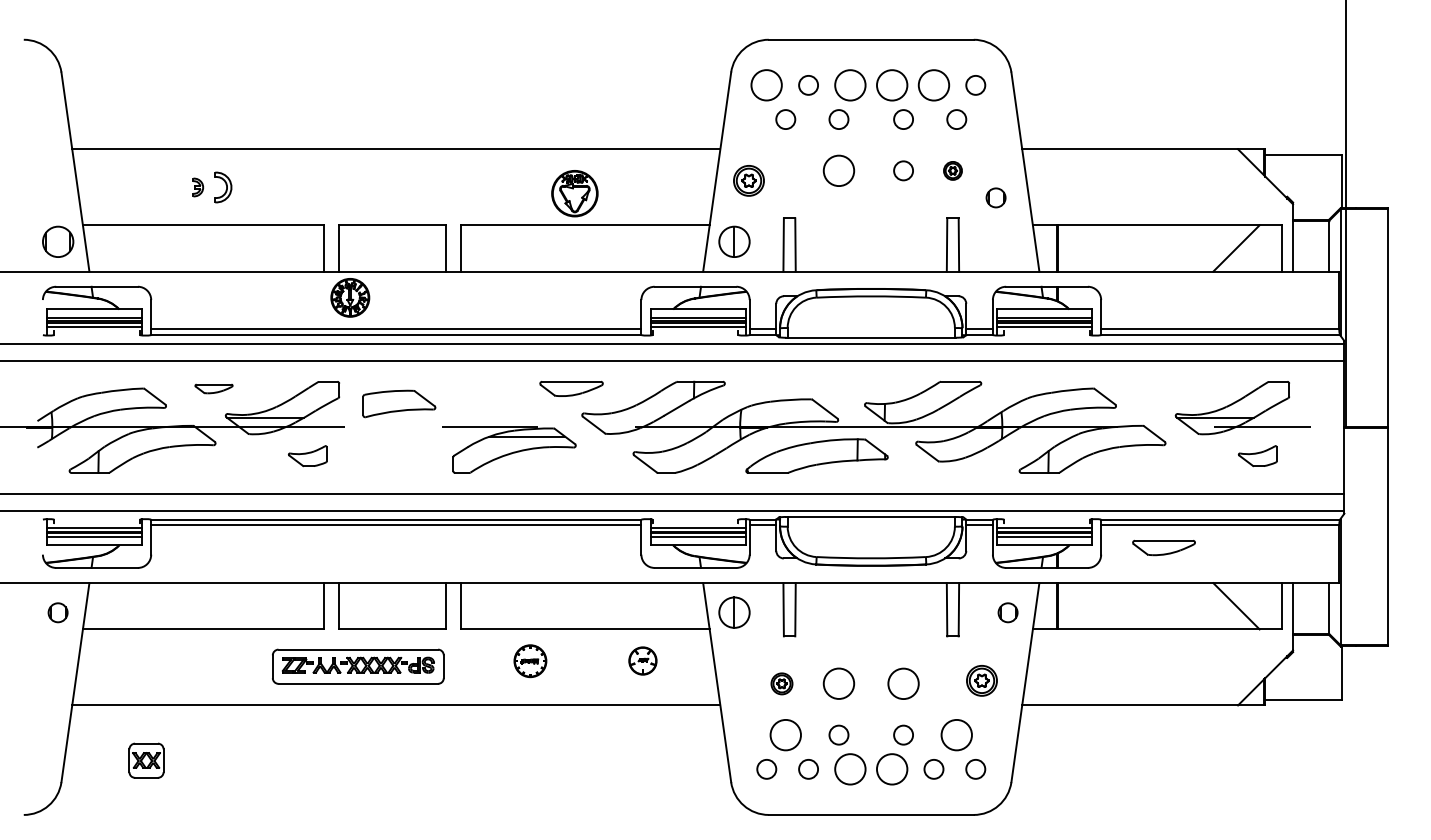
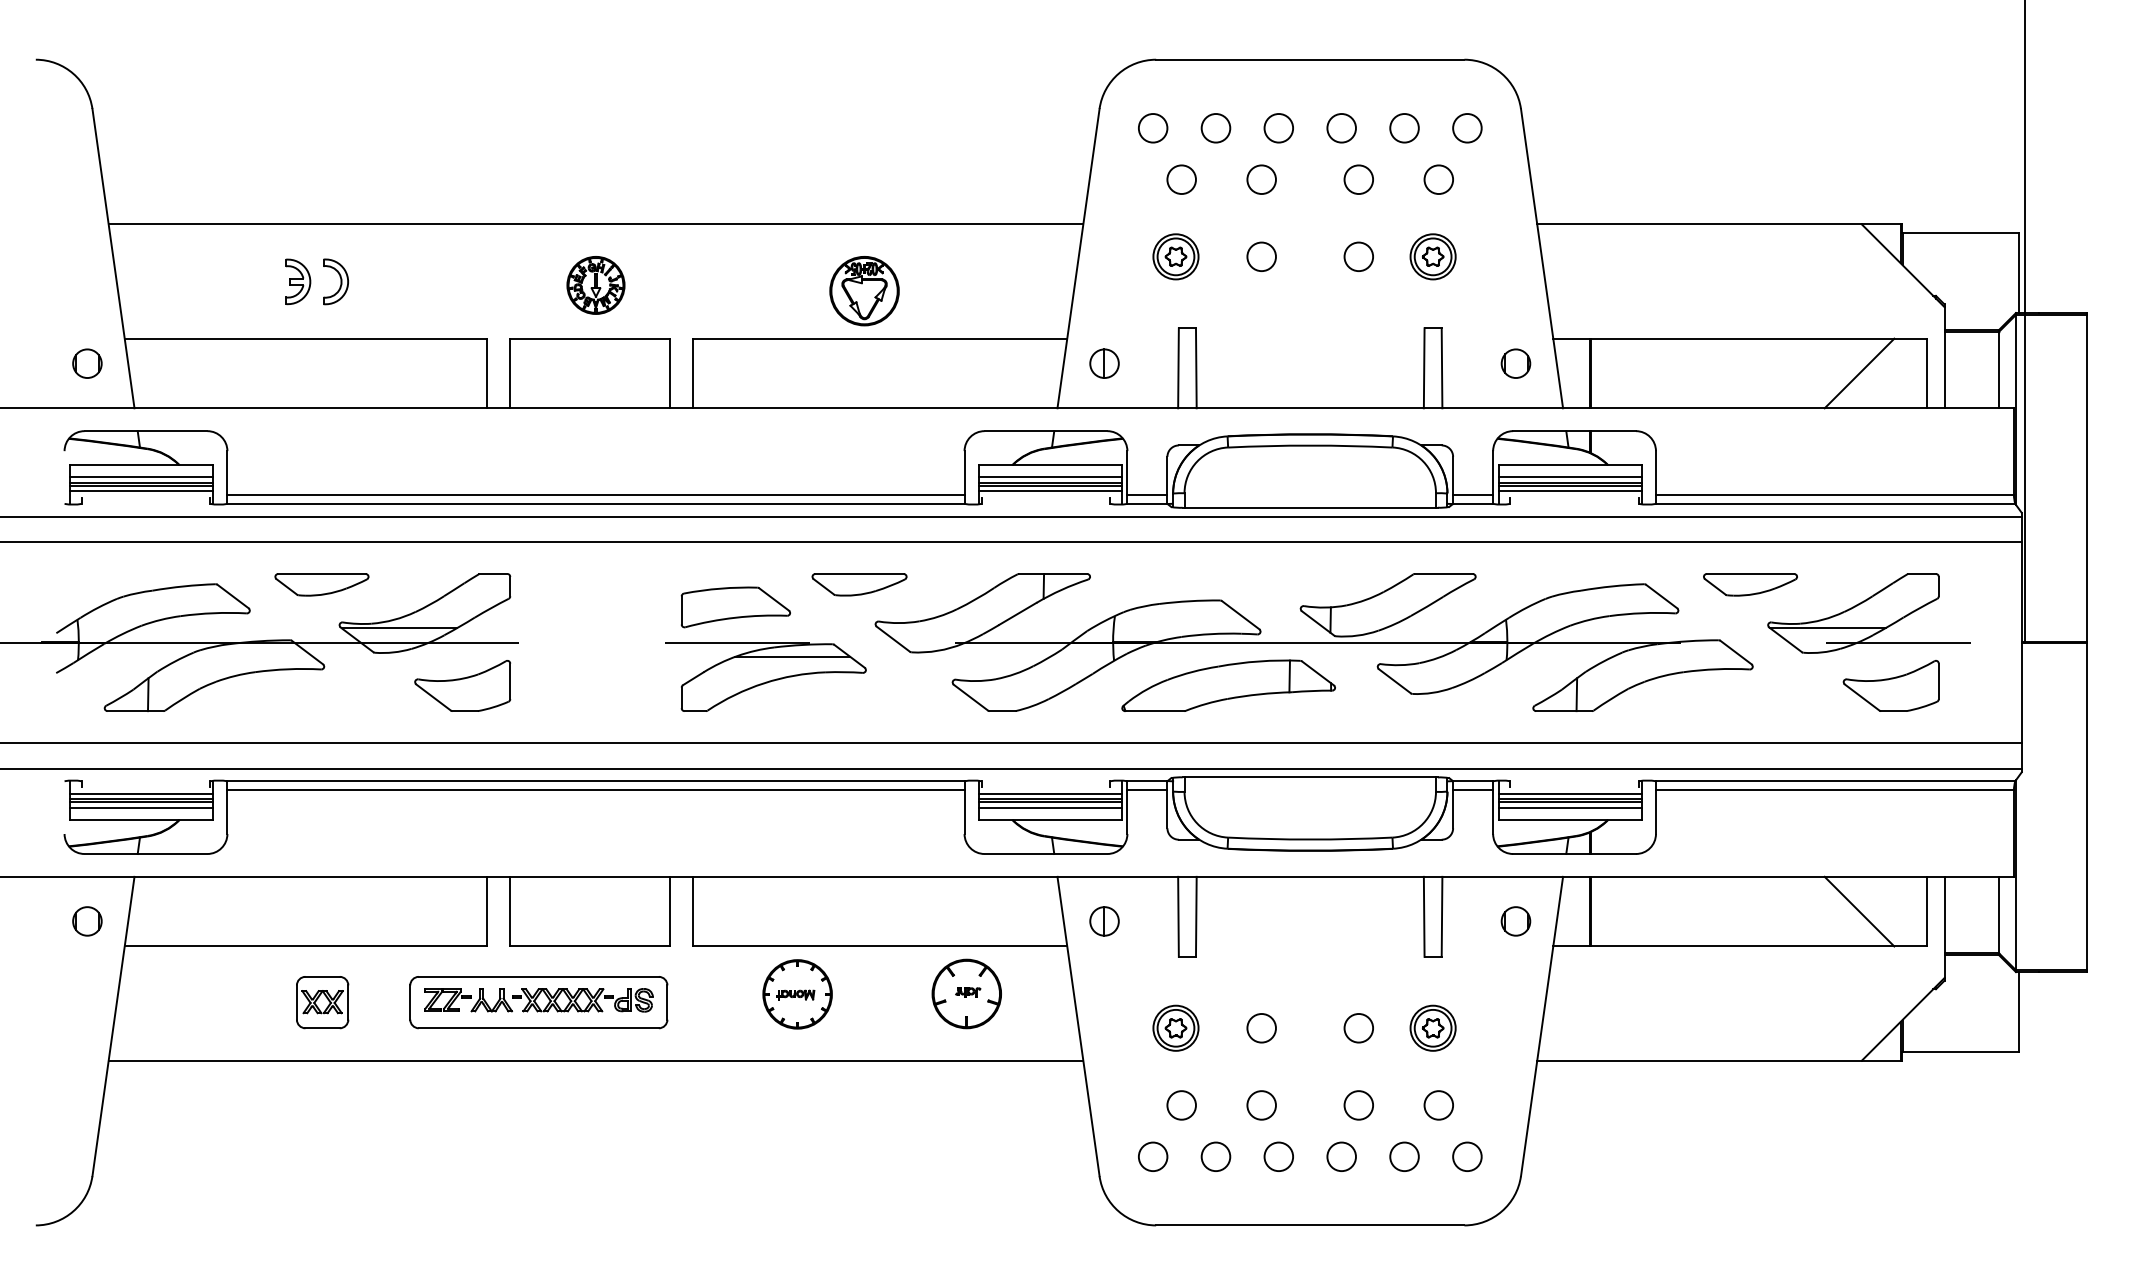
circle: (849, 84) -> (1277, 126), size x0.62
circle: (891, 84) -> (1340, 126), size x0.62
circle: (933, 84) -> (1403, 126), size x0.62
circle: (766, 85) -> (1152, 128), size x0.62
circle: (838, 170) -> (1260, 256), size x0.62
part: (952, 170) -> (1432, 256), size x1.67
part: (748, 180) -> (1175, 256), moved
part: (198, 187) -> (298, 281), size x1.67
part: (995, 197) -> (1515, 363), moved
part: (57, 241) -> (86, 363), size x0.62
part: (734, 241) -> (1104, 363), size x0.62
part: (350, 297) -> (596, 284), moved
part: (213, 388) -> (321, 584), size x1.67
part: (399, 403) -> (736, 606), moved
part: (307, 455) -> (462, 684), size x1.67
part: (1257, 455) -> (1891, 684), size x1.67
part: (1163, 547) -> (1749, 584), moved
part: (734, 612) -> (1104, 920), size x0.62
part: (530, 660) -> (797, 993), size x1.43
part: (642, 660) -> (966, 993), size x1.67
part: (981, 680) -> (1432, 1027), moved
part: (781, 683) -> (1175, 1027), size x1.43
circle: (838, 683) -> (1260, 1027), size x0.62
circle: (903, 683) -> (1358, 1027), size x0.62
circle: (785, 734) -> (1181, 1104), size x0.62
circle: (956, 734) -> (1438, 1104), size x0.62
part: (146, 760) -> (322, 1002), moved
circle: (849, 768) -> (1277, 1155), size x0.62
circle: (891, 768) -> (1340, 1155), size x0.62

